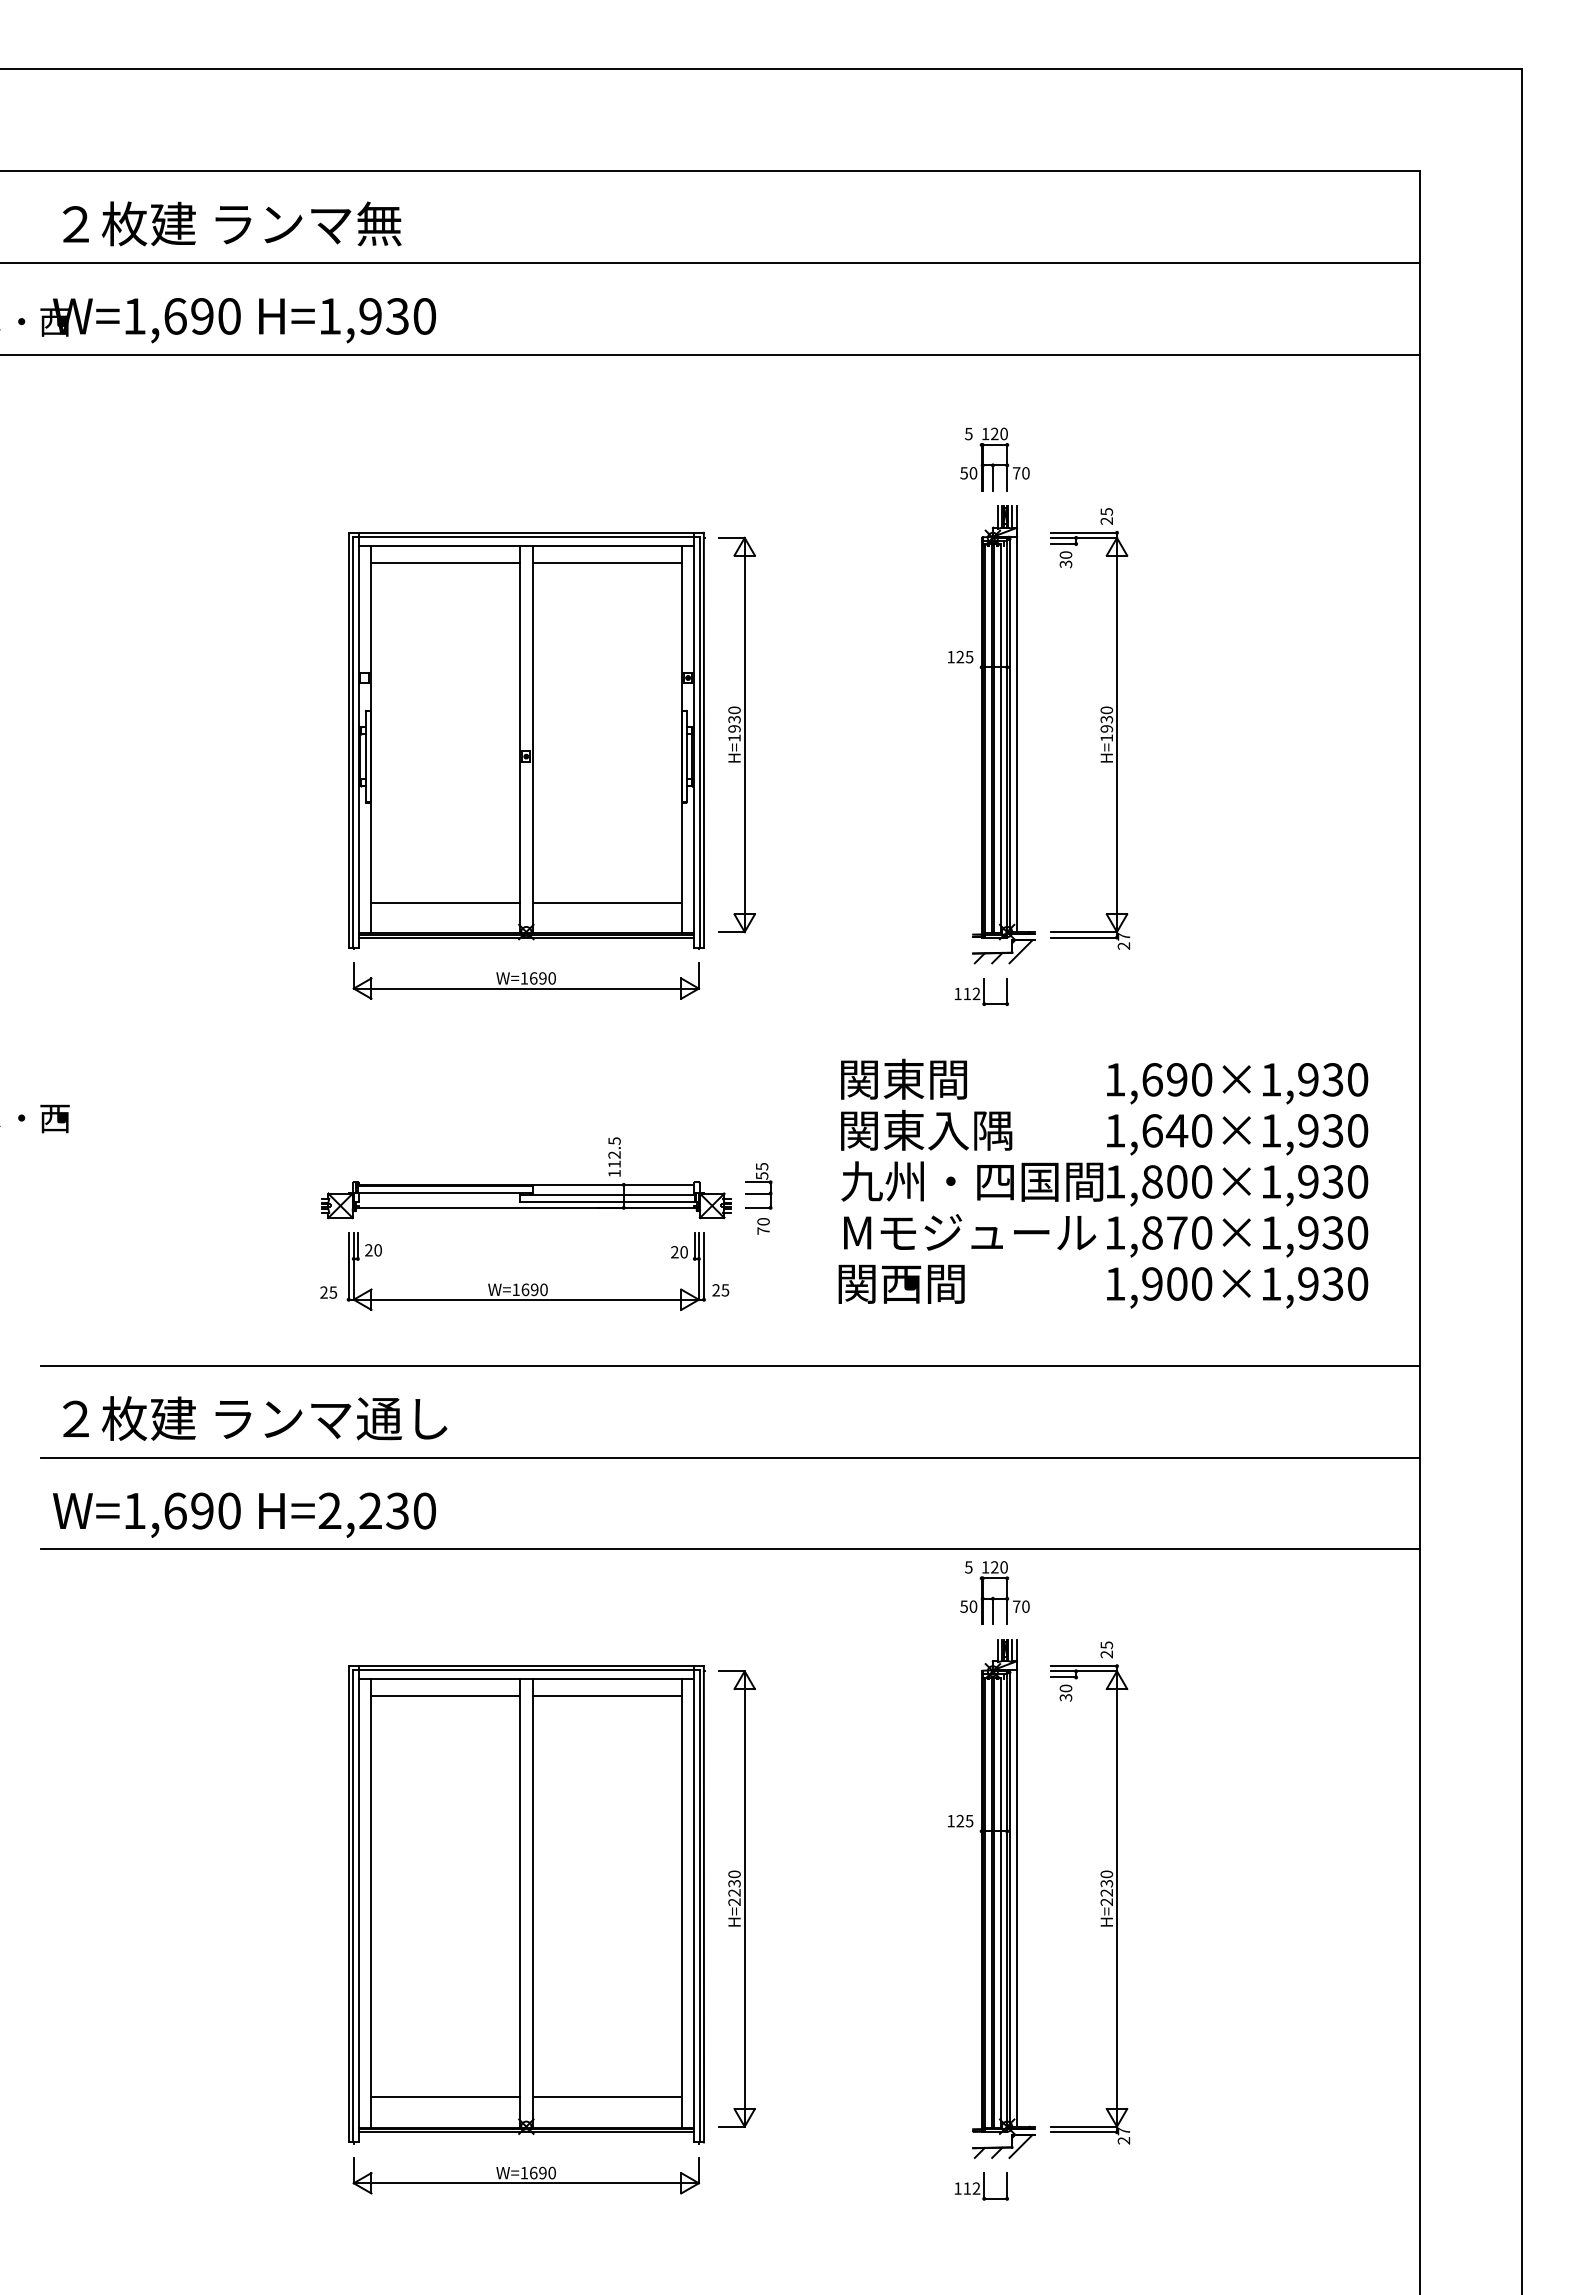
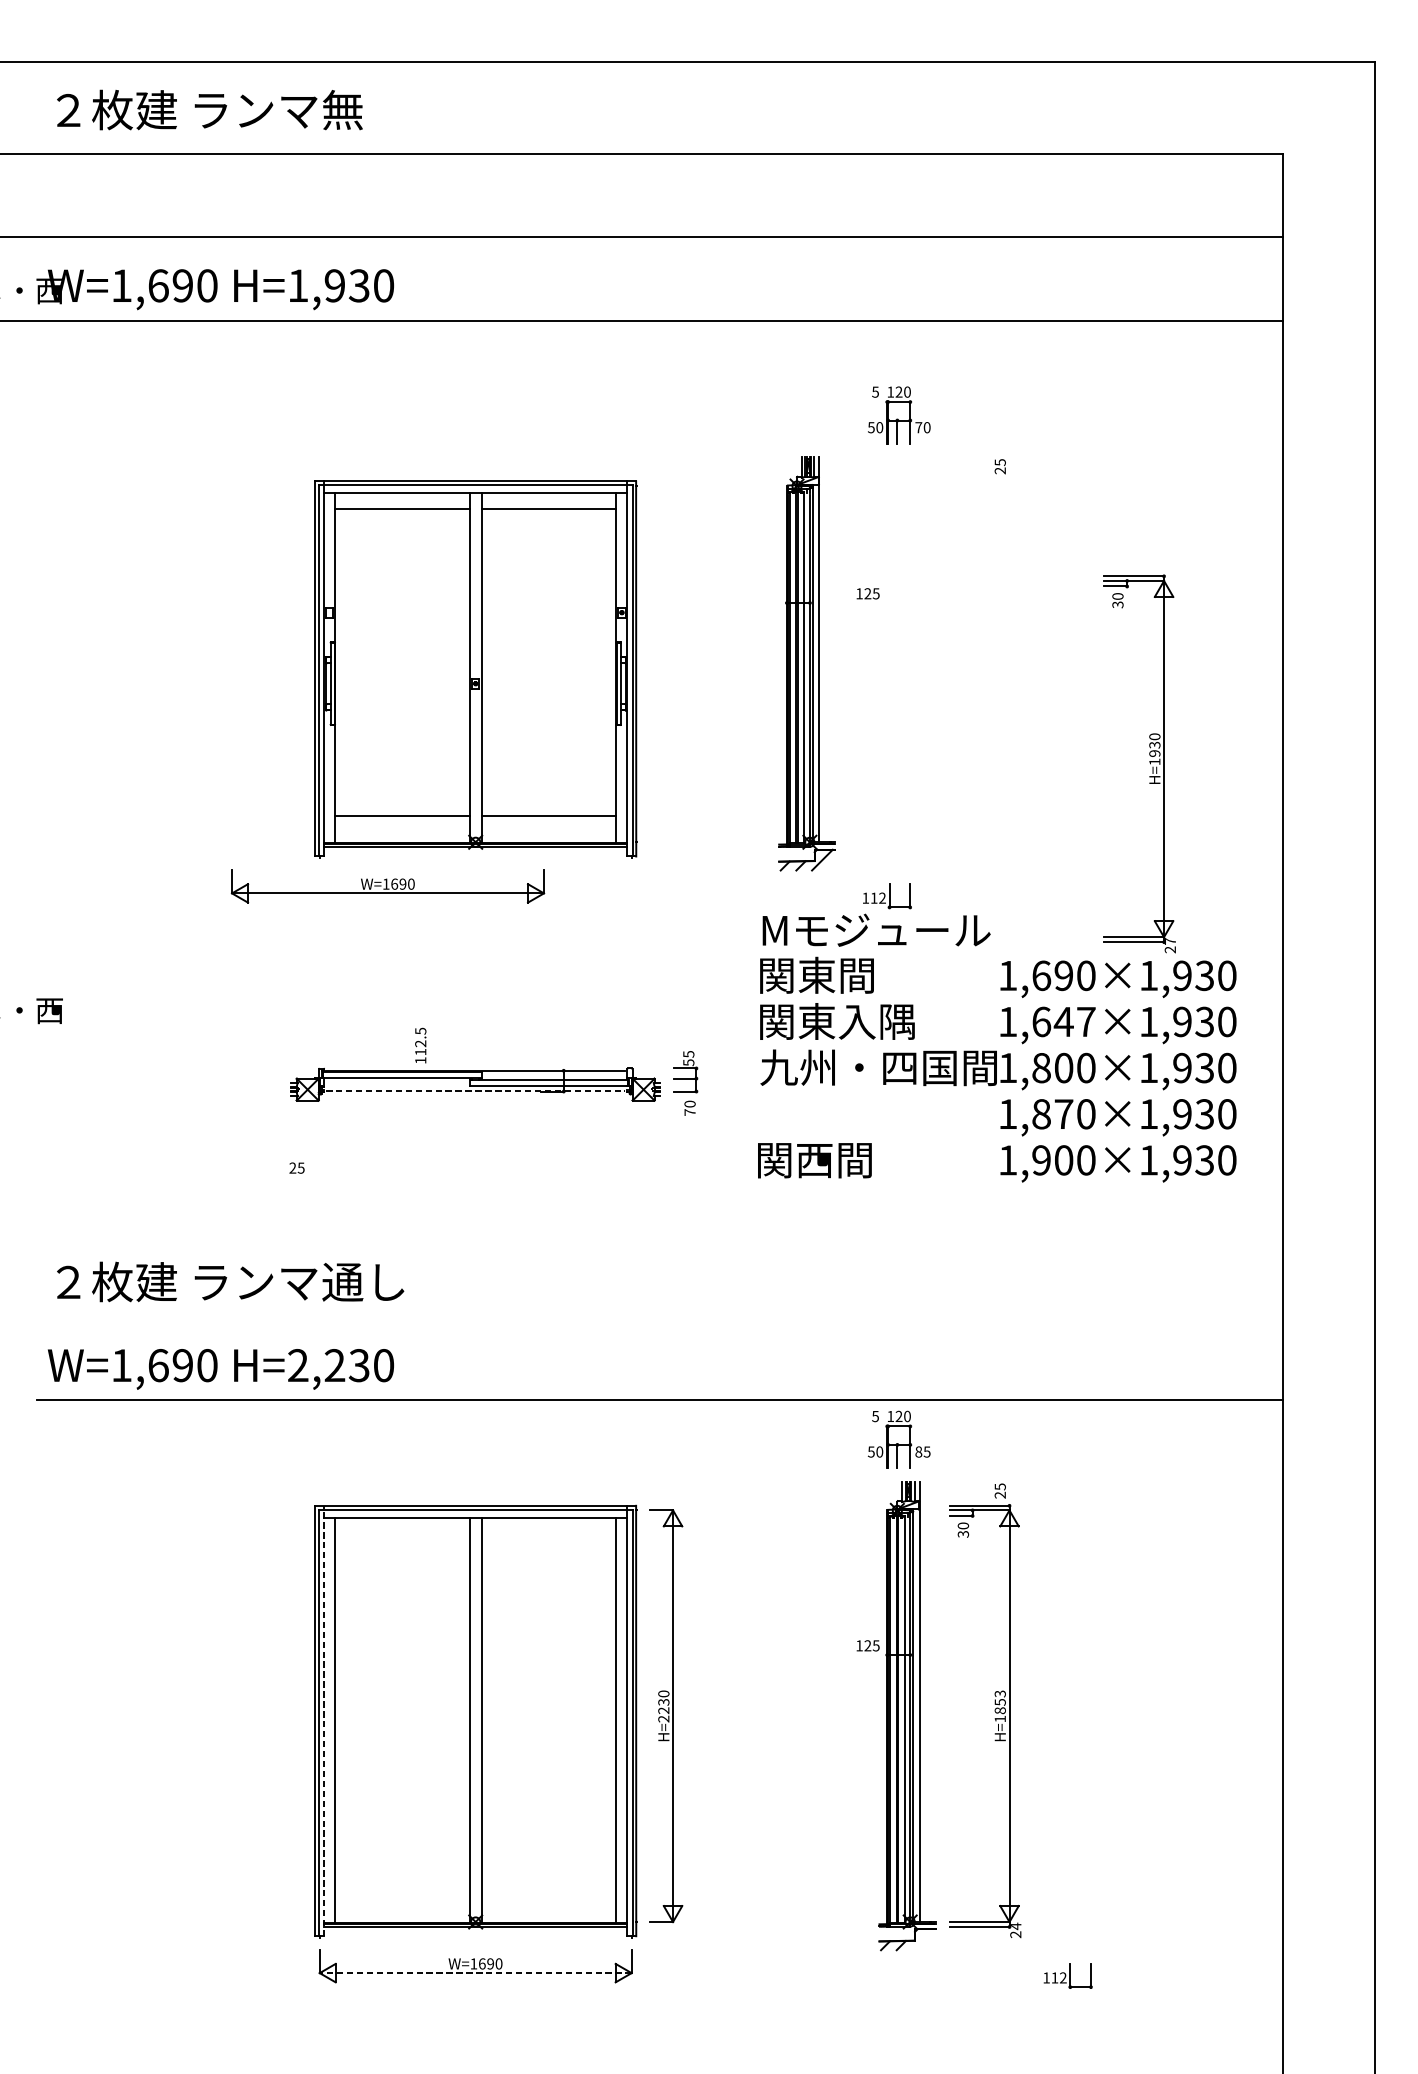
text: (232, 223) -> (210, 109), moved
part: (736, 734) -> (665, 663), removed
part: (1003, 734) -> (806, 663), moved
part: (1100, 738) -> (1149, 762), moved
part: (526, 980) -> (388, 886), moved
text: (1202, 1130) -> (1086, 1021), 1,640×1,930 -> 1,647×1,930
text: (614, 1156) -> (420, 1045), moved
line: (526, 1207) -> (475, 1091), solid -> dashed
text: (970, 1232) -> (877, 930), moved
part: (535, 1283) -> (483, 1159), removed
line: (730, 1365) -> (660, 1234), removed
line: (730, 1457) -> (660, 1317), removed
text: (1020, 1606) -> (922, 1451), 70 -> 85
line: (444, 1696) -> (401, 1533), removed
line: (607, 1696) -> (549, 1533), removed
text: (1106, 1888) -> (1000, 1706), H=2230 -> H=1853
line: (358, 1903) -> (323, 1720), solid -> dashed
line: (444, 2097) -> (401, 1895), removed
line: (607, 2097) -> (549, 1895), removed
text: (1123, 2131) -> (1015, 1926), 27 -> 24
line: (1020, 2145) -> (922, 1938), removed
line: (526, 2183) -> (475, 1973), solid -> dashed
part: (981, 2186) -> (1067, 1976), moved

